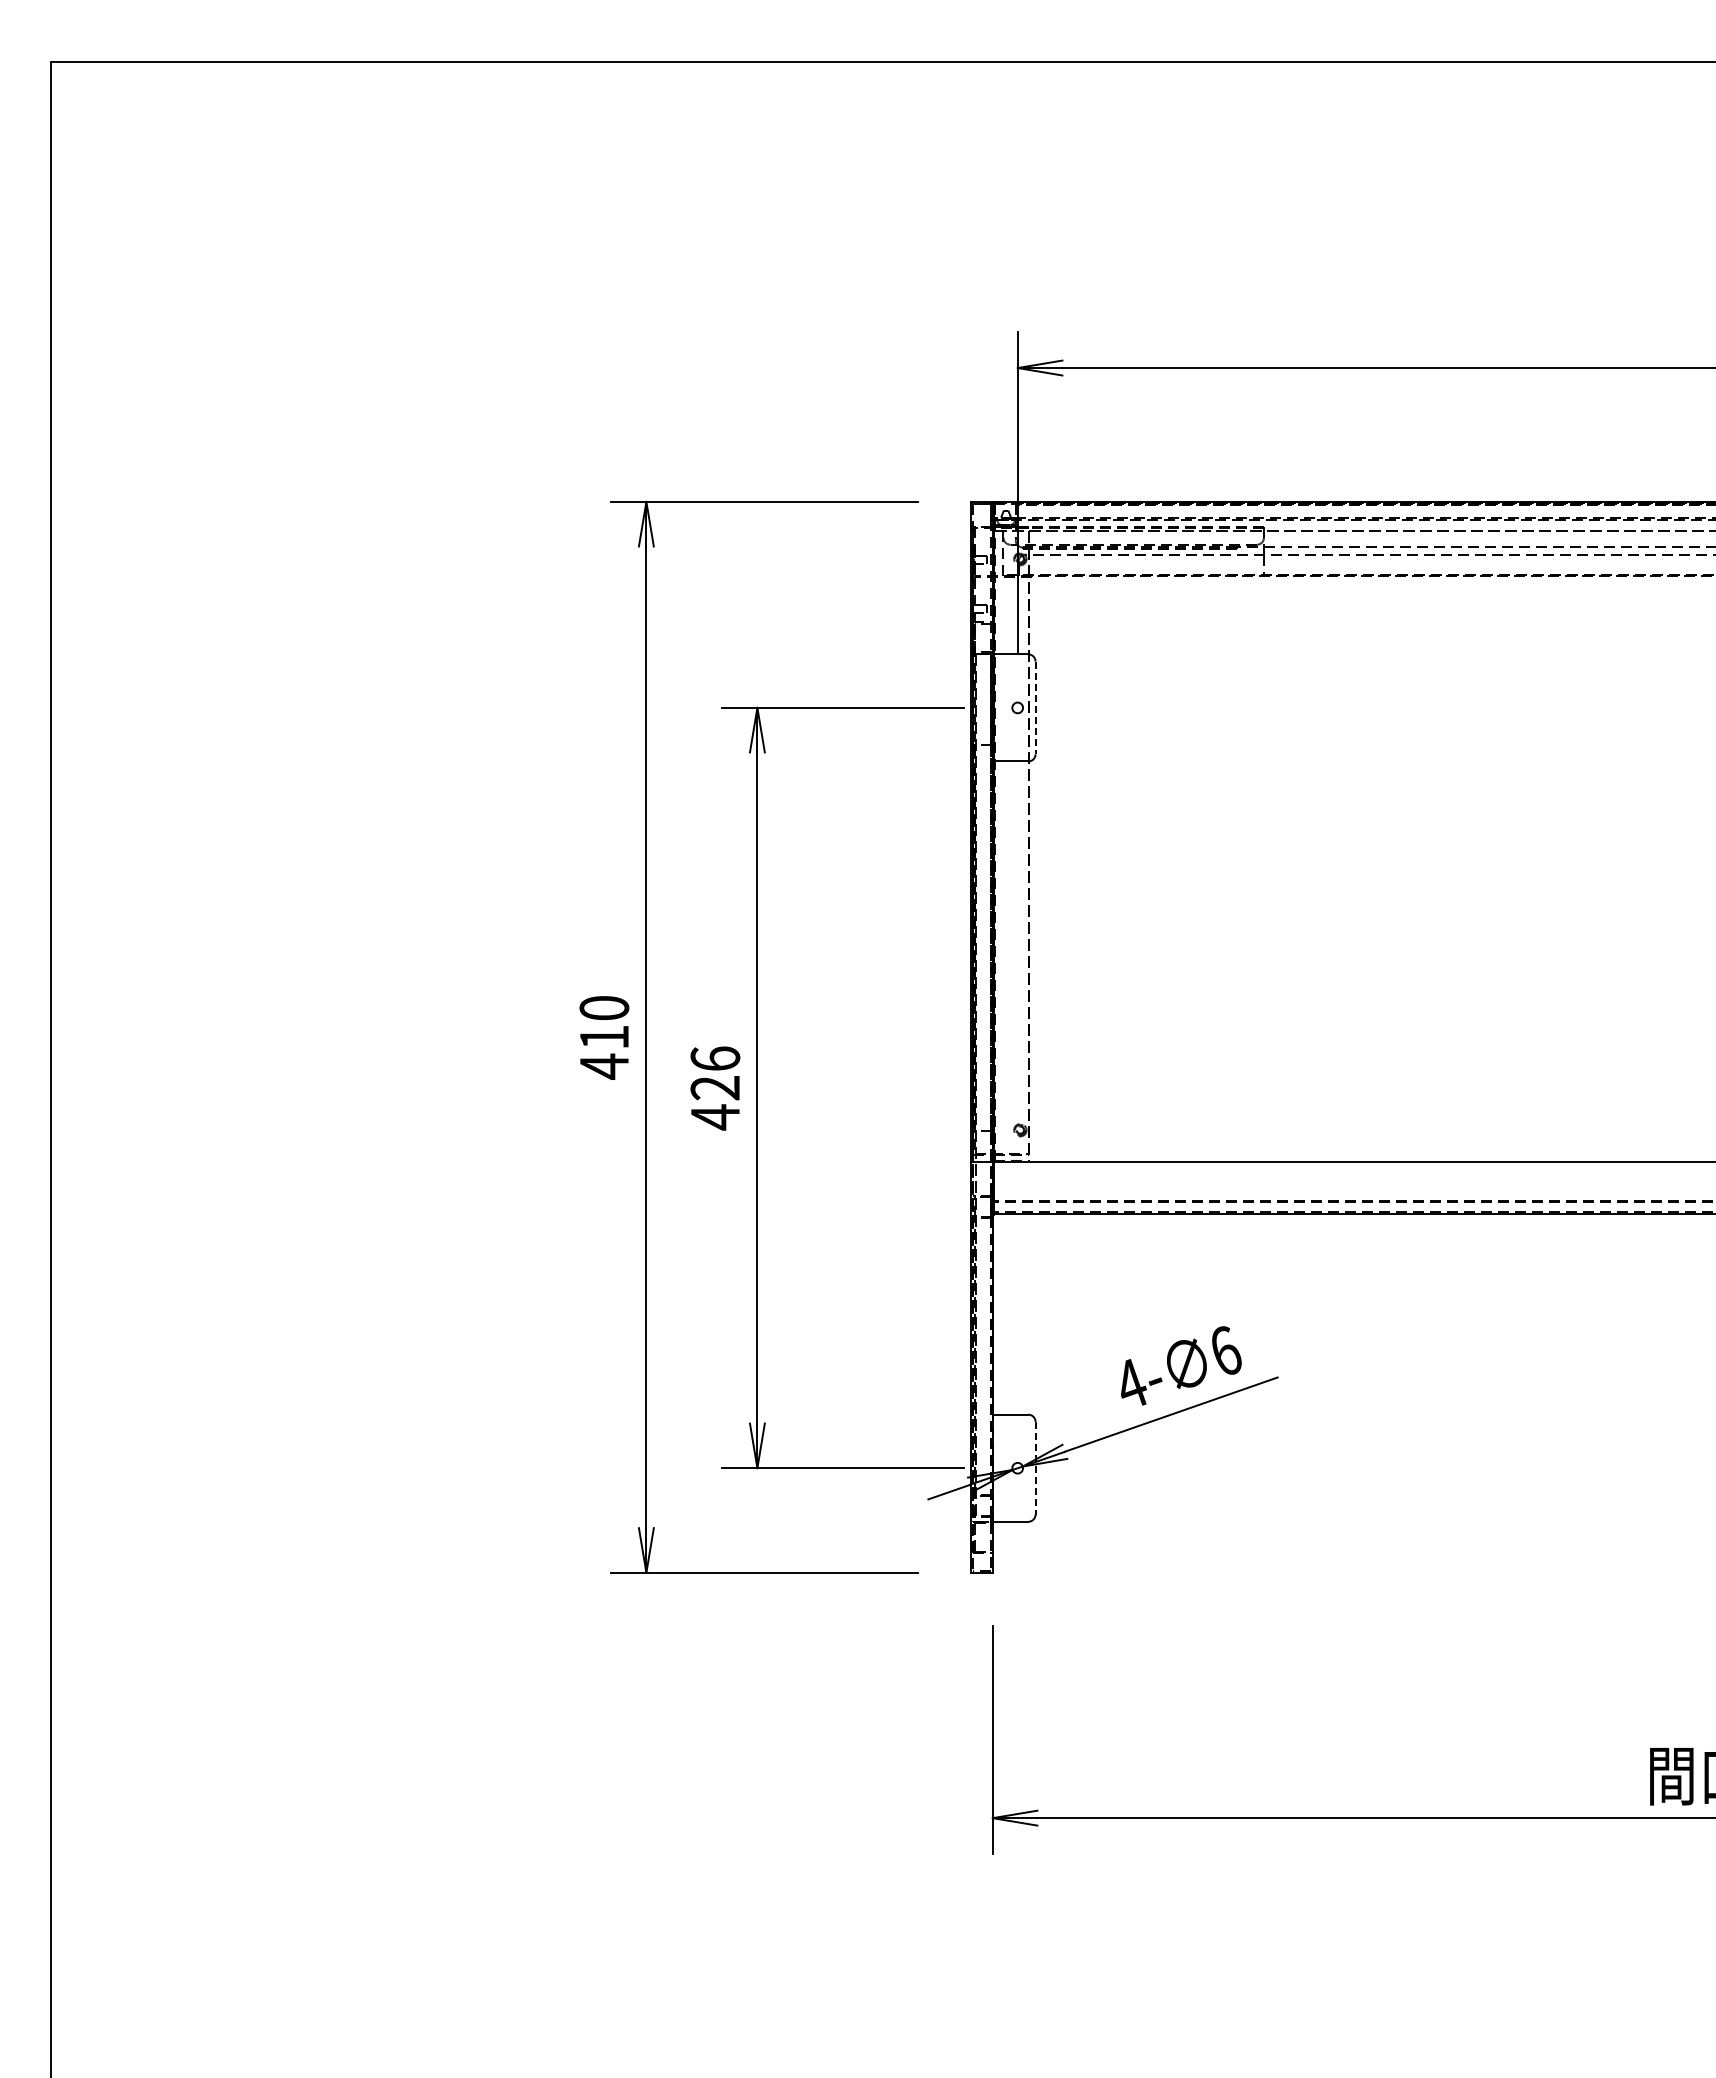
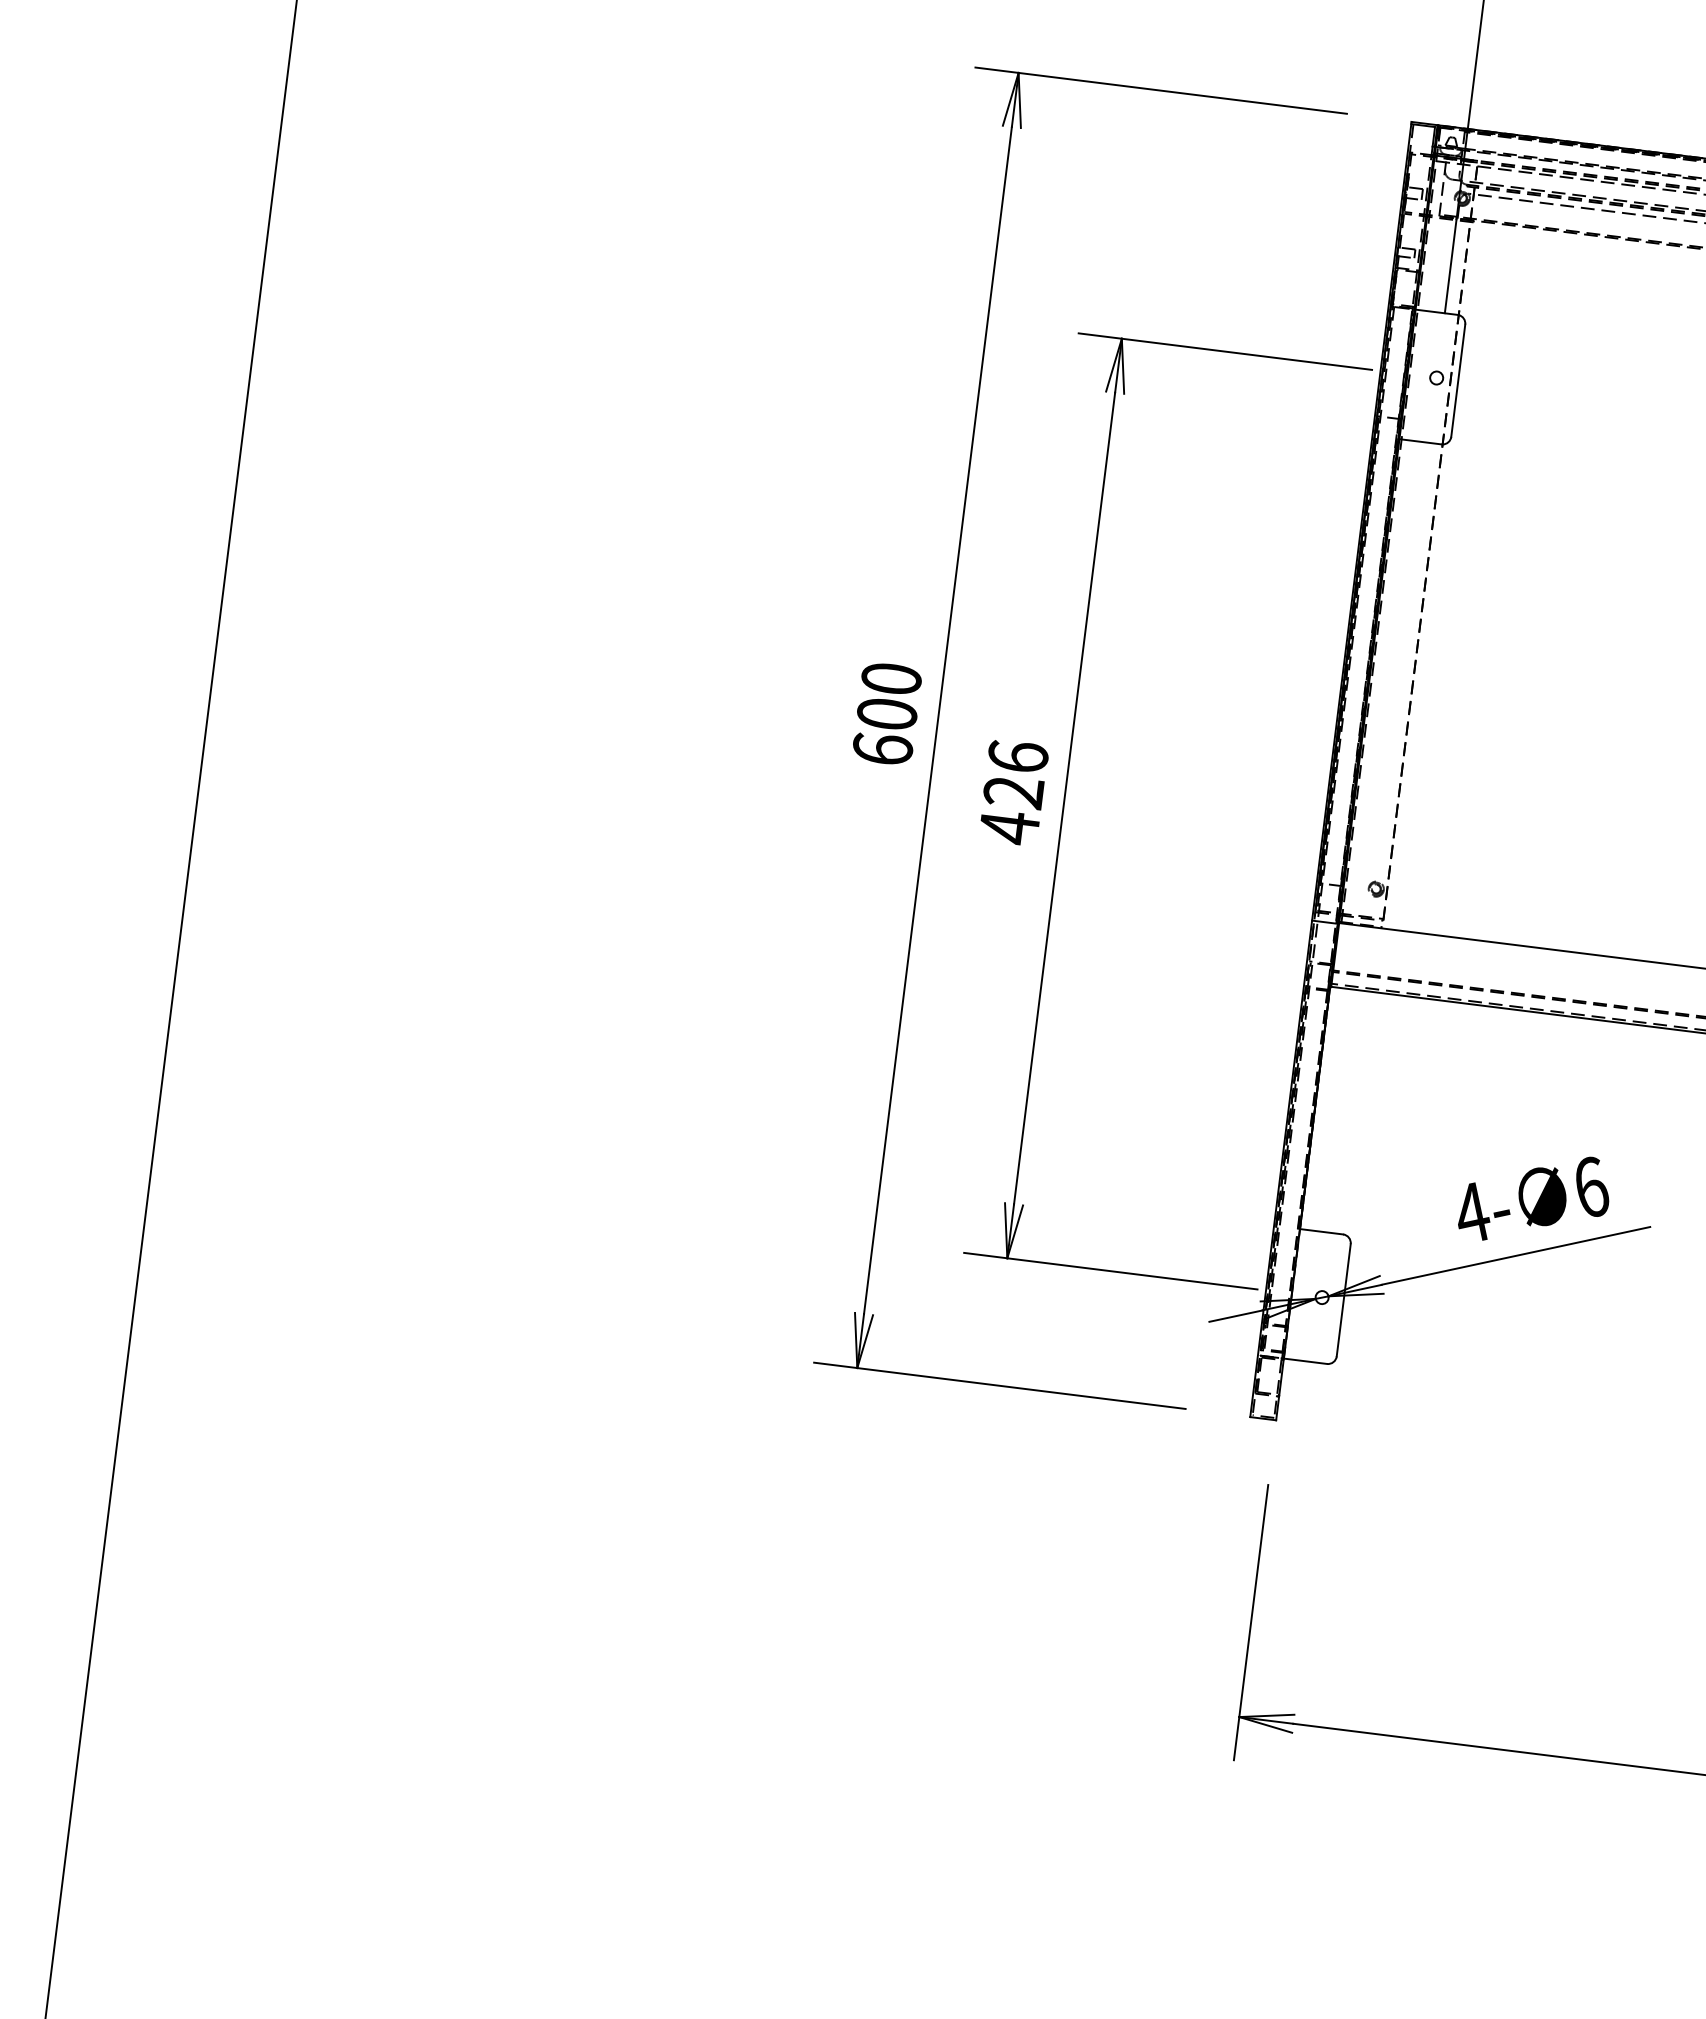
line: (1035, 708) -> (1458, 381), dashed -> solid
text: (604, 1052) -> (885, 732), 410 -> 600
line: (1035, 1468) -> (1343, 1300), dashed -> solid

